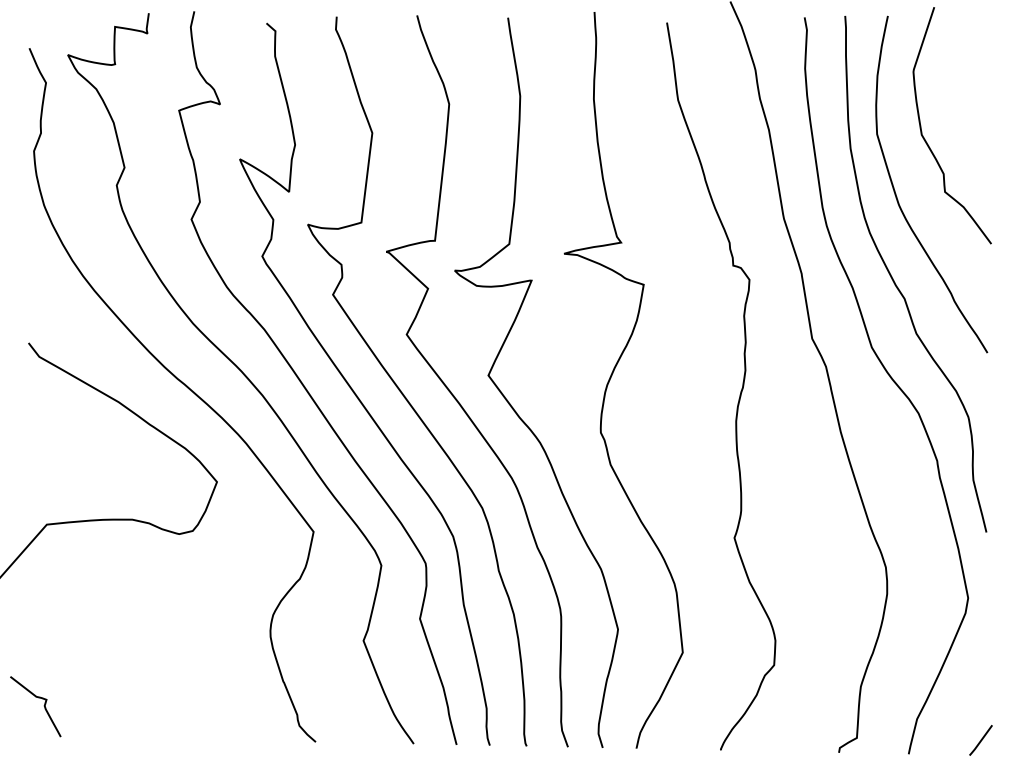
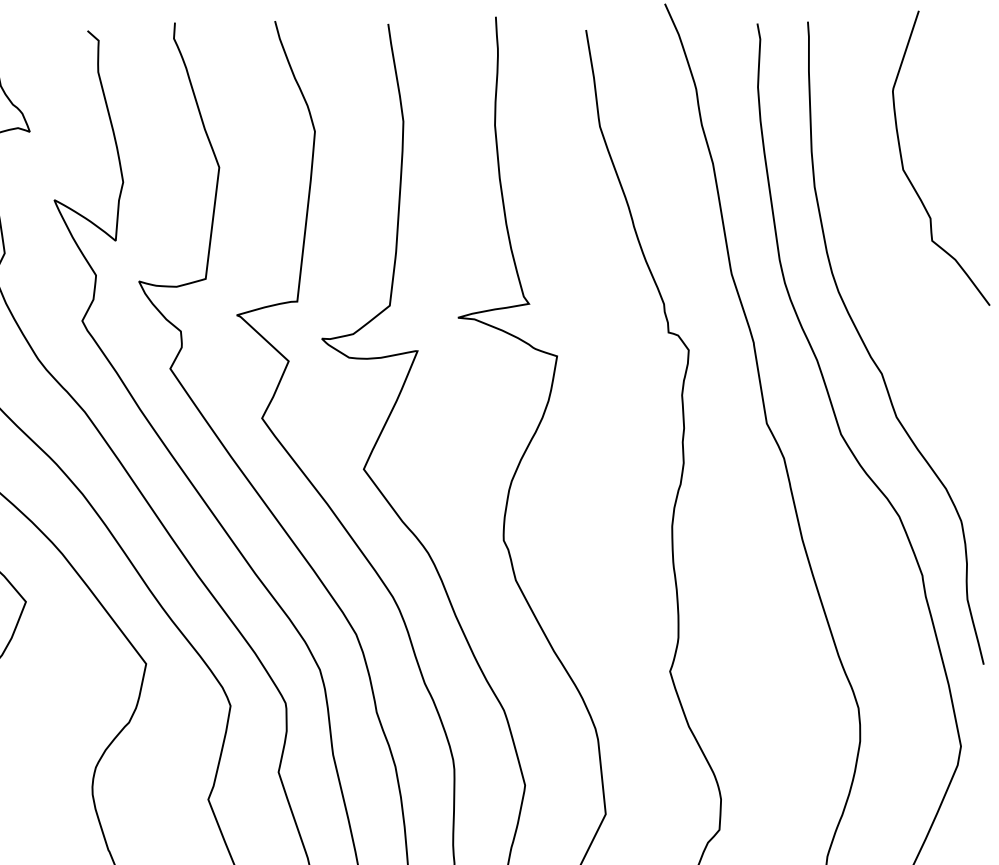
curve: (897, 196) -> (873, 246), removed

